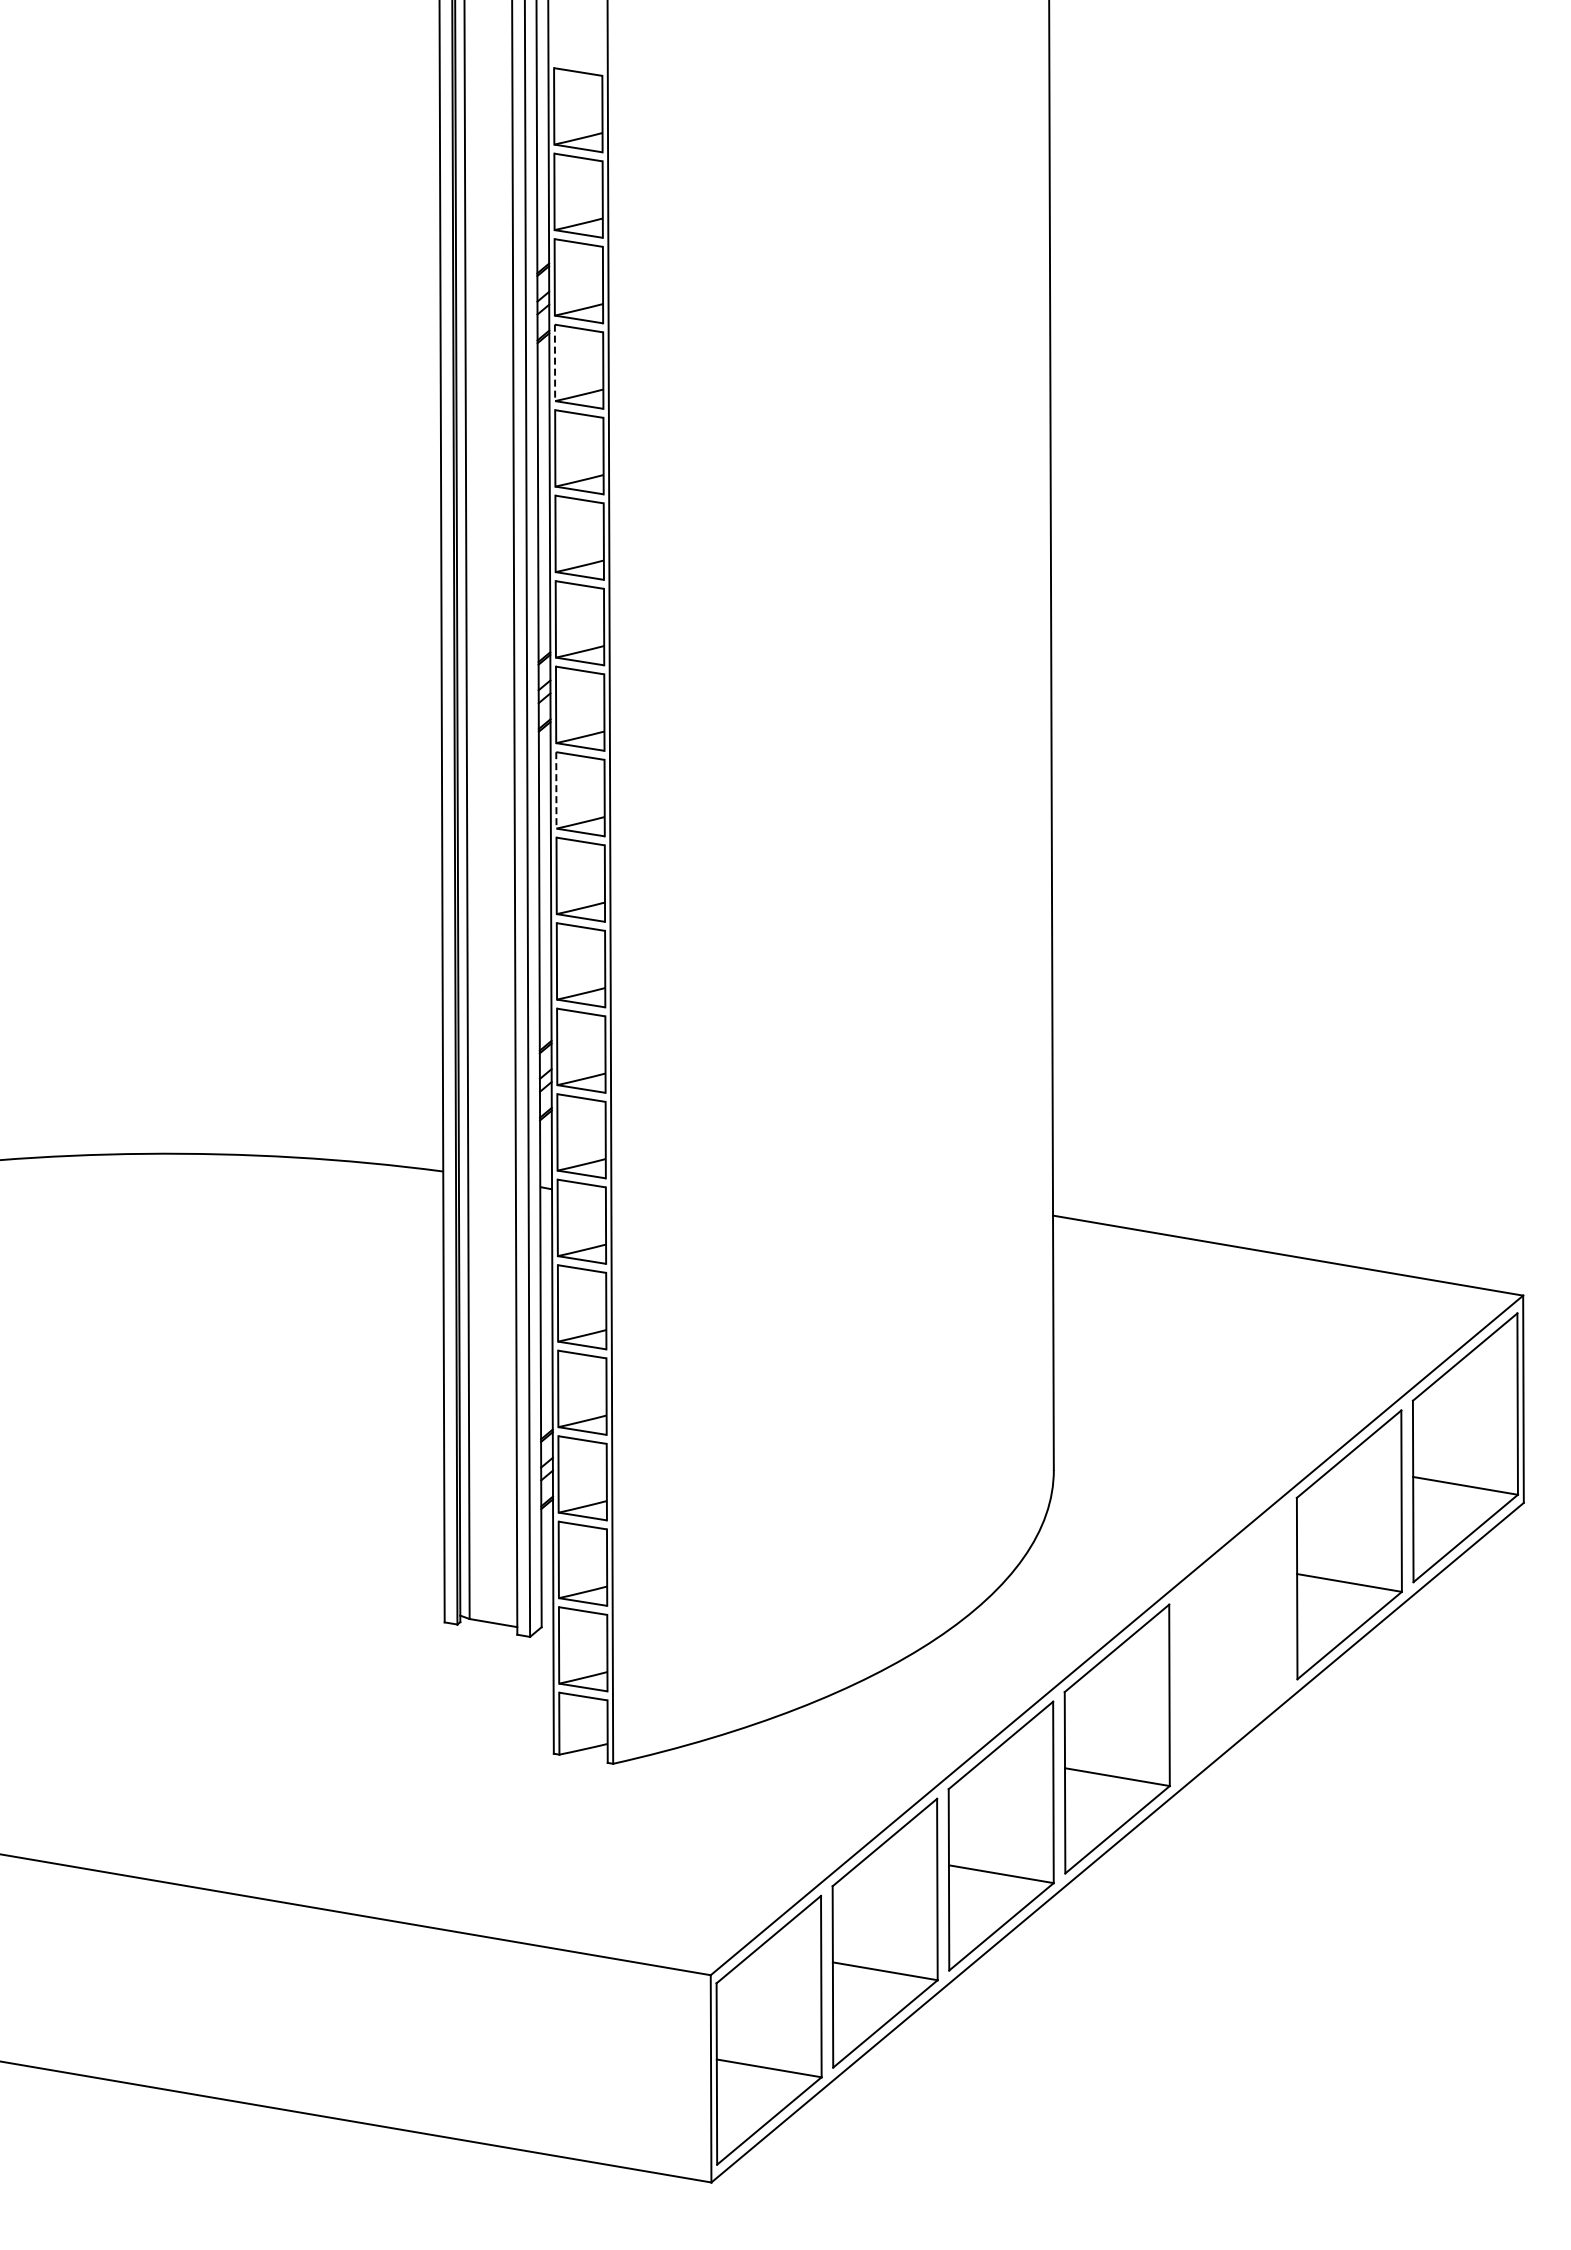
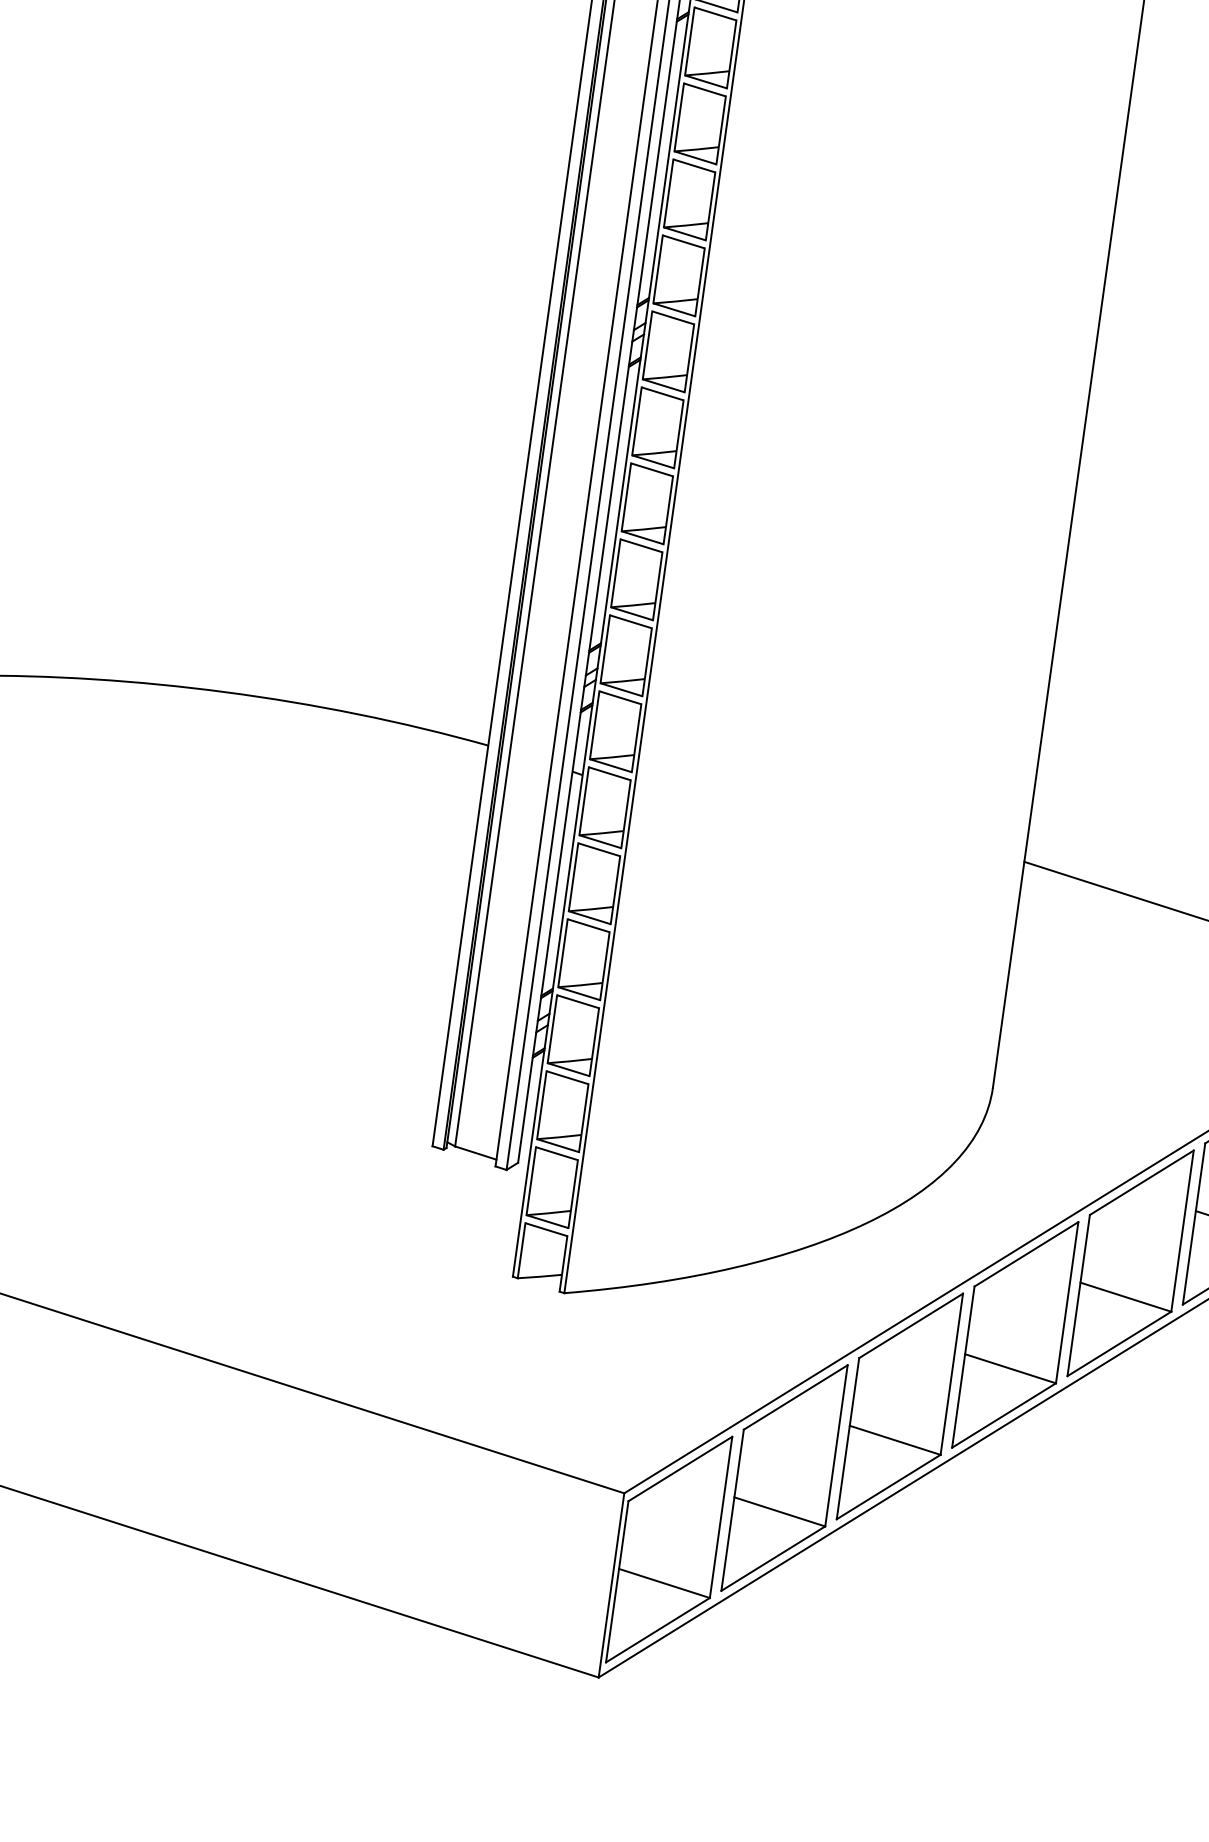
line: (555, 363) -> (690, 42), dashed -> solid
line: (556, 790) -> (637, 421), dashed -> solid
part: (1232, 1641) -> (1129, 1262), added

